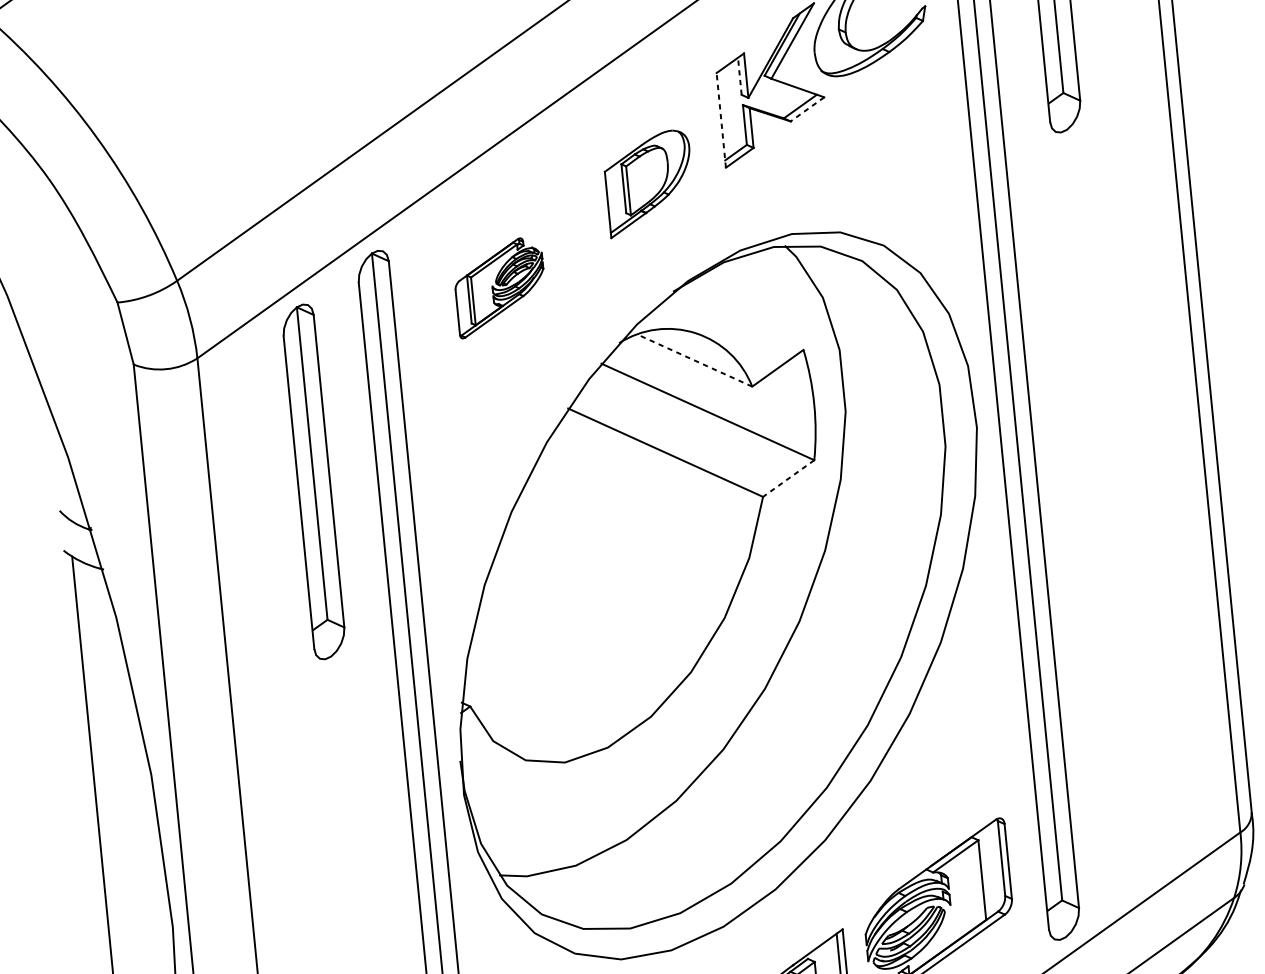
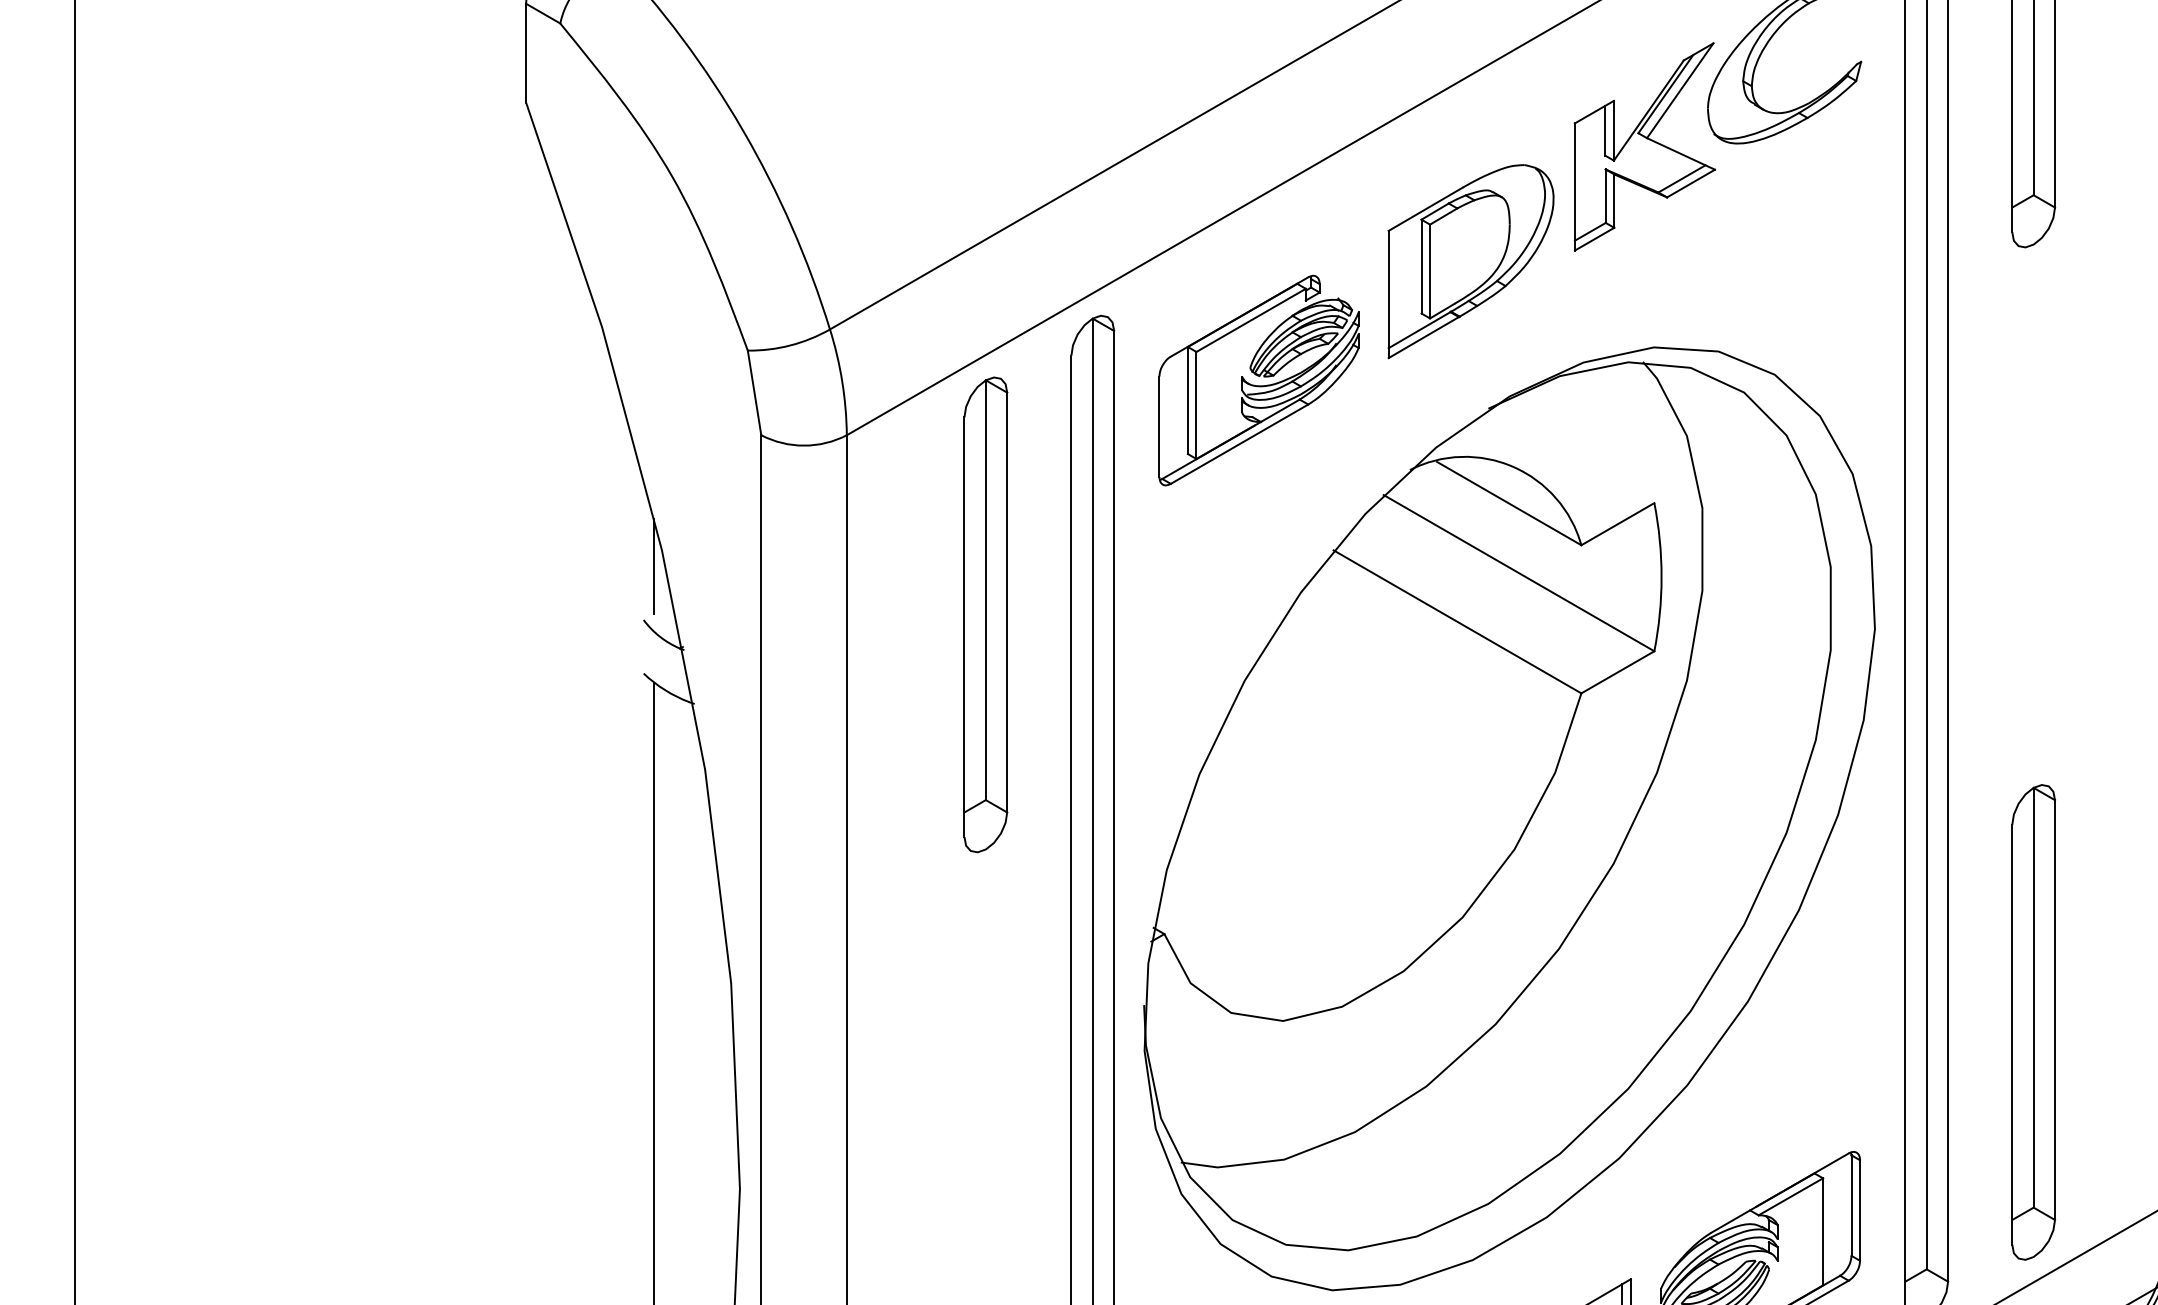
line: (739, 76) -> (1605, 130), dashed -> solid
line: (807, 109) -> (1691, 183), dashed -> solid
line: (720, 120) -> (1574, 186), dashed -> solid
part: (649, 183) -> (1470, 261), size x1.43
part: (499, 287) -> (1258, 380), size x1.67
line: (694, 360) -> (1508, 503), dashed -> solid
line: (63, 469) -> (654, 565), added
line: (788, 478) -> (1617, 672), dashed -> solid
part: (1123, 708) -> (2033, 1022), added

